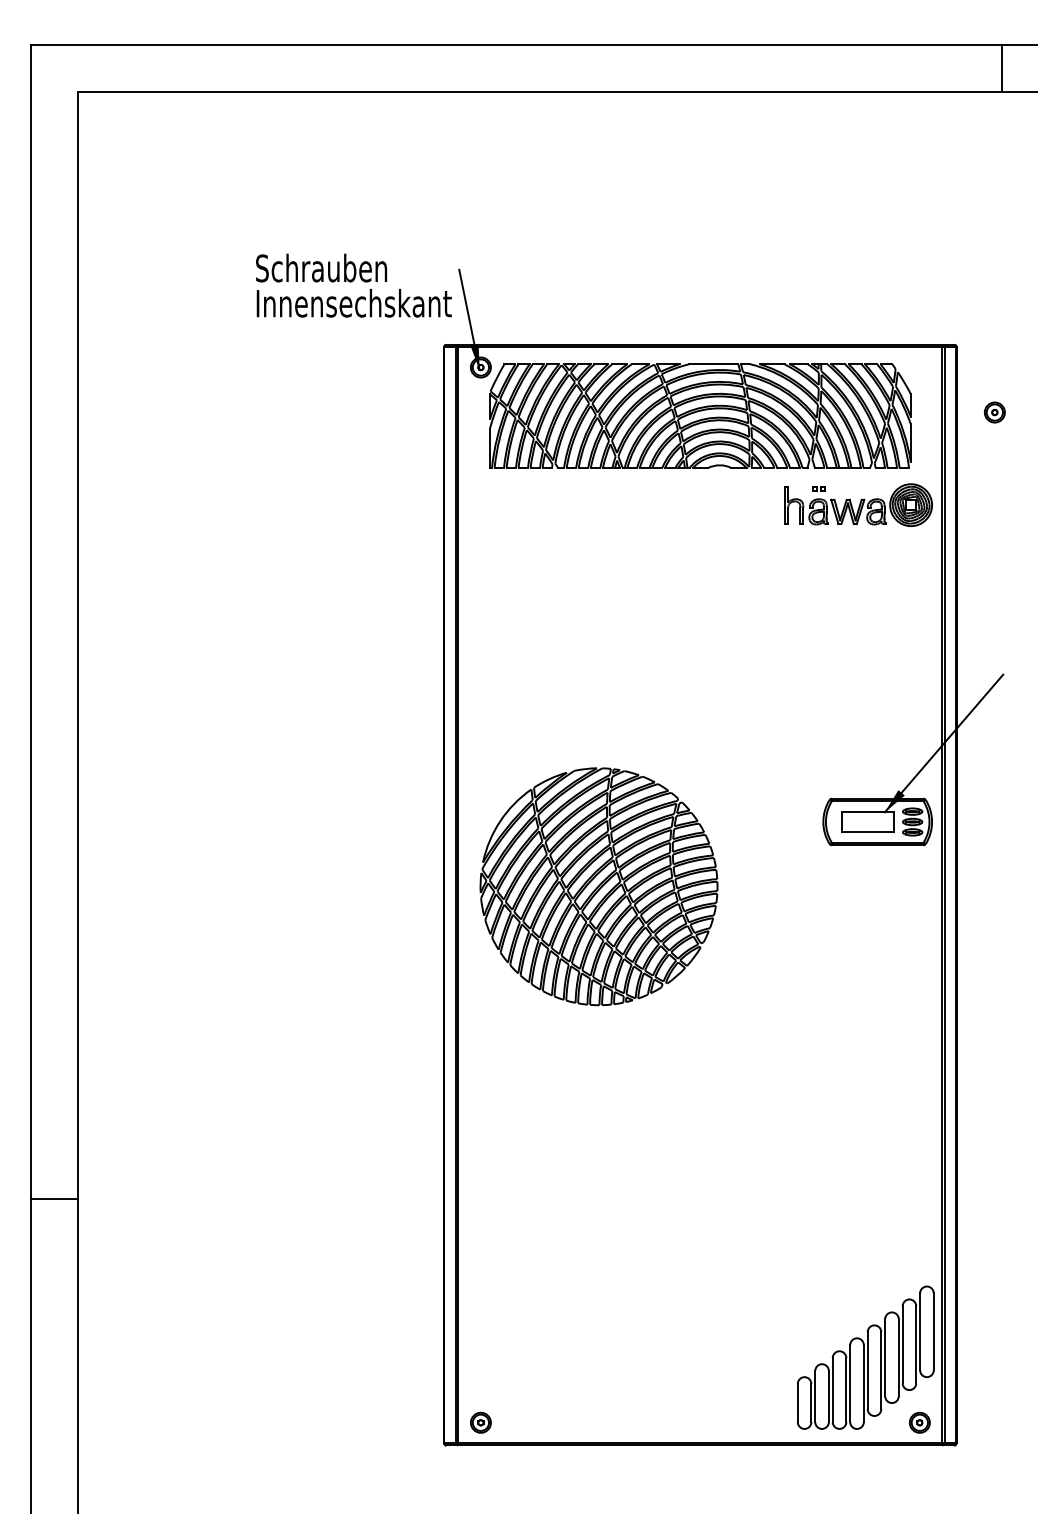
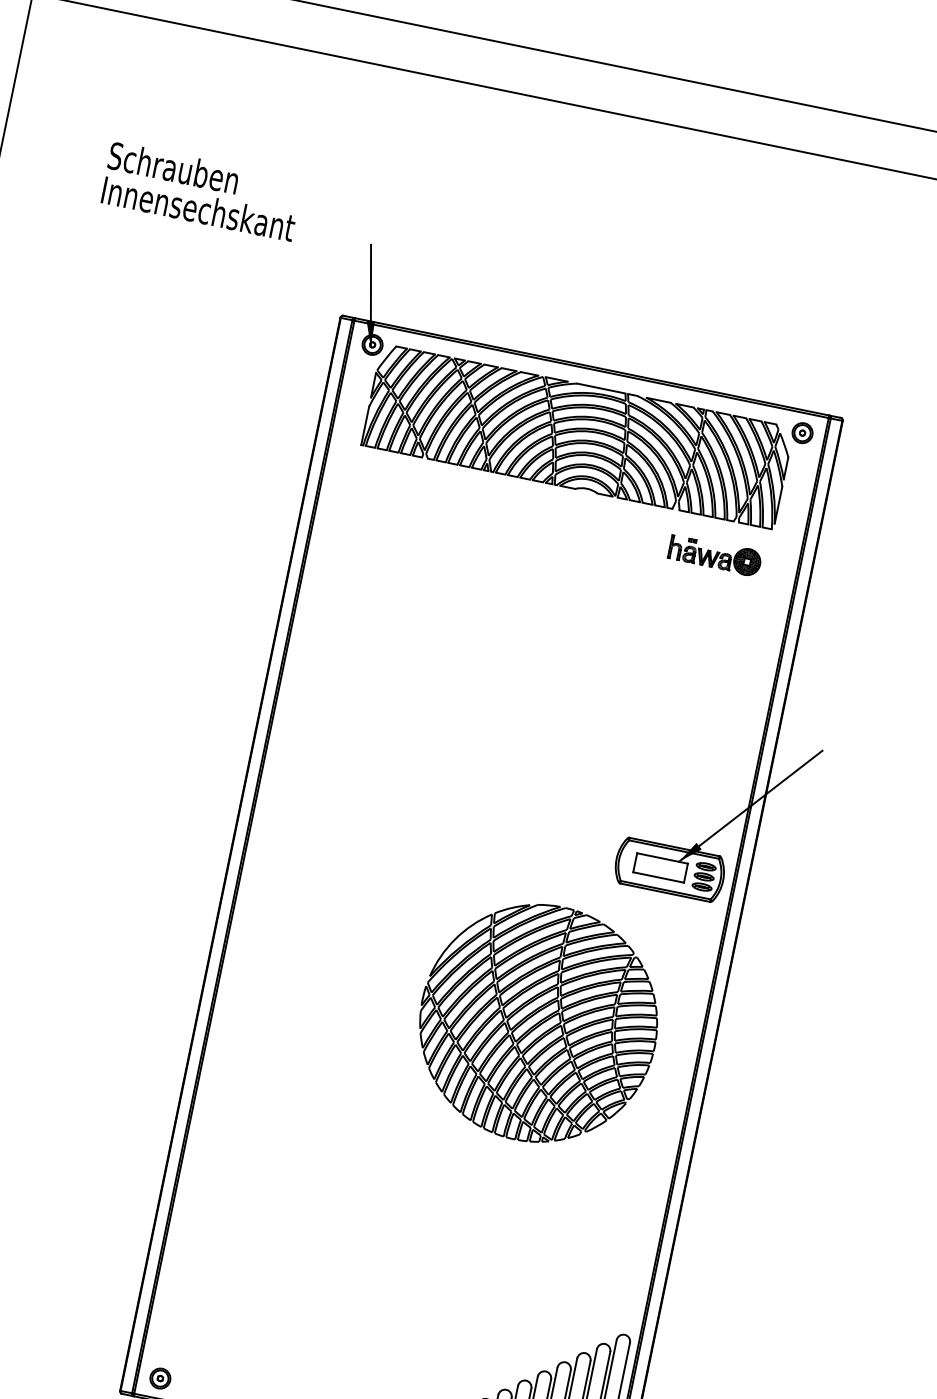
text: (353, 285) -> (201, 191), moved
part: (994, 412) -> (802, 433), moved
part: (858, 504) -> (714, 554), size x0.62
part: (598, 886) -> (538, 1023), moved

